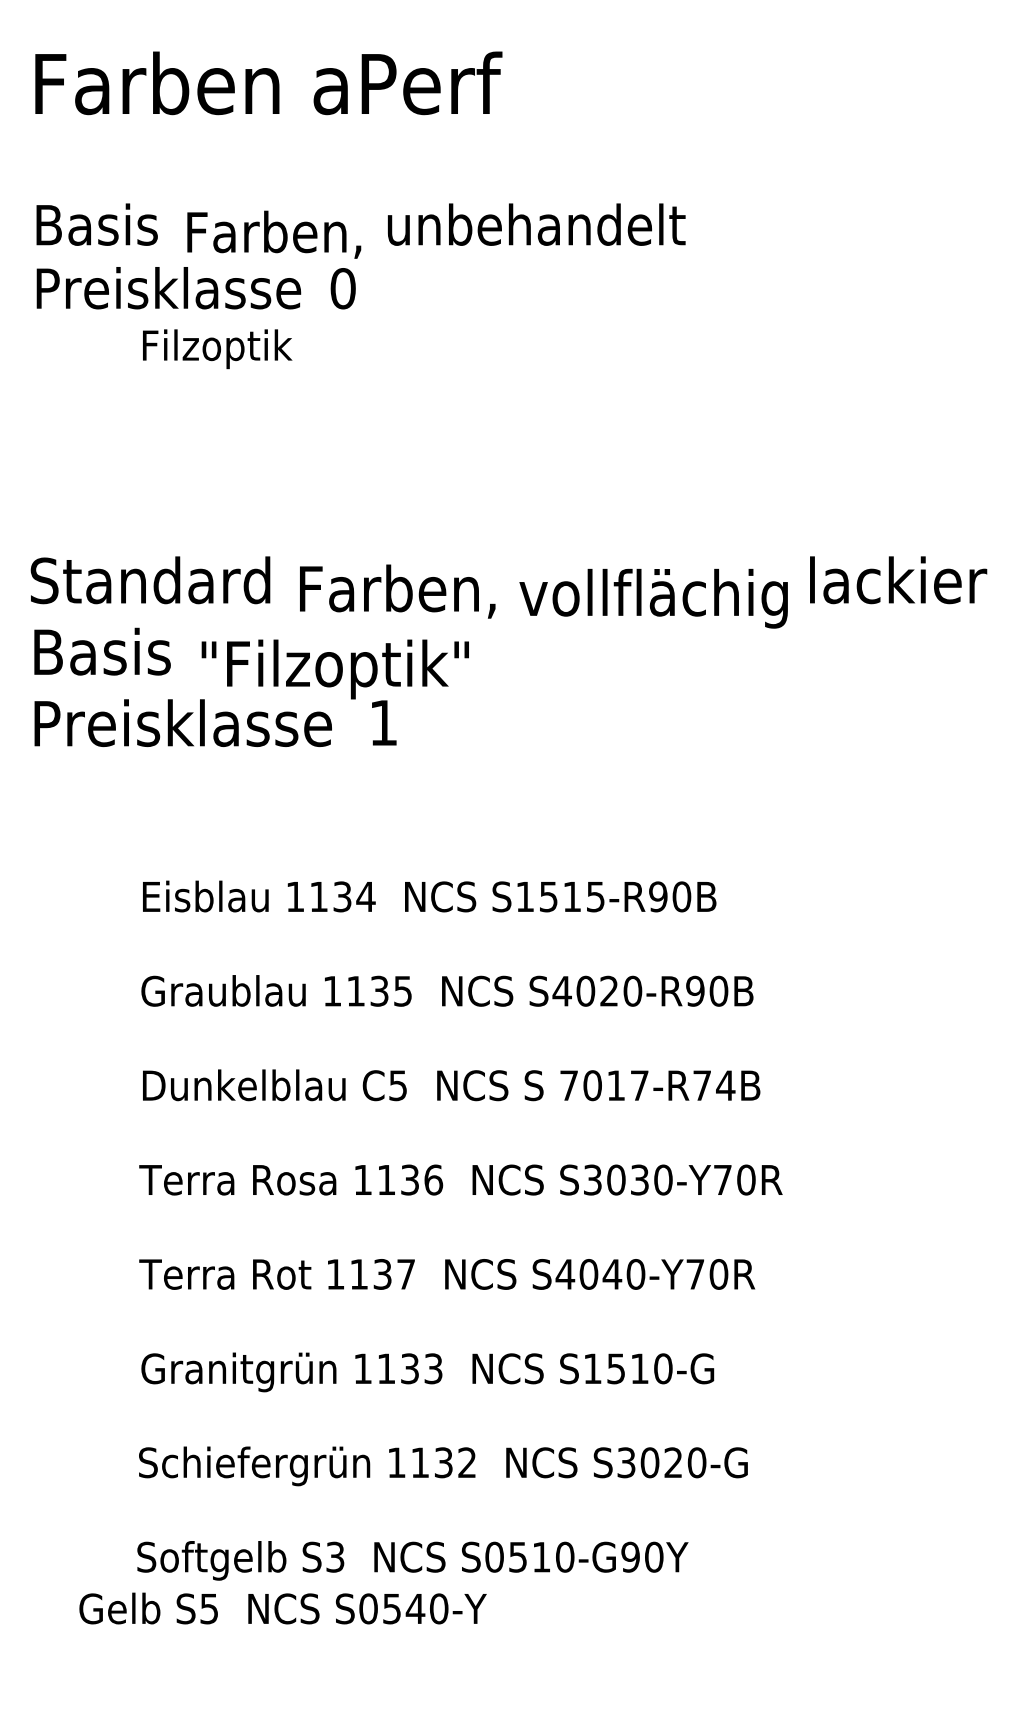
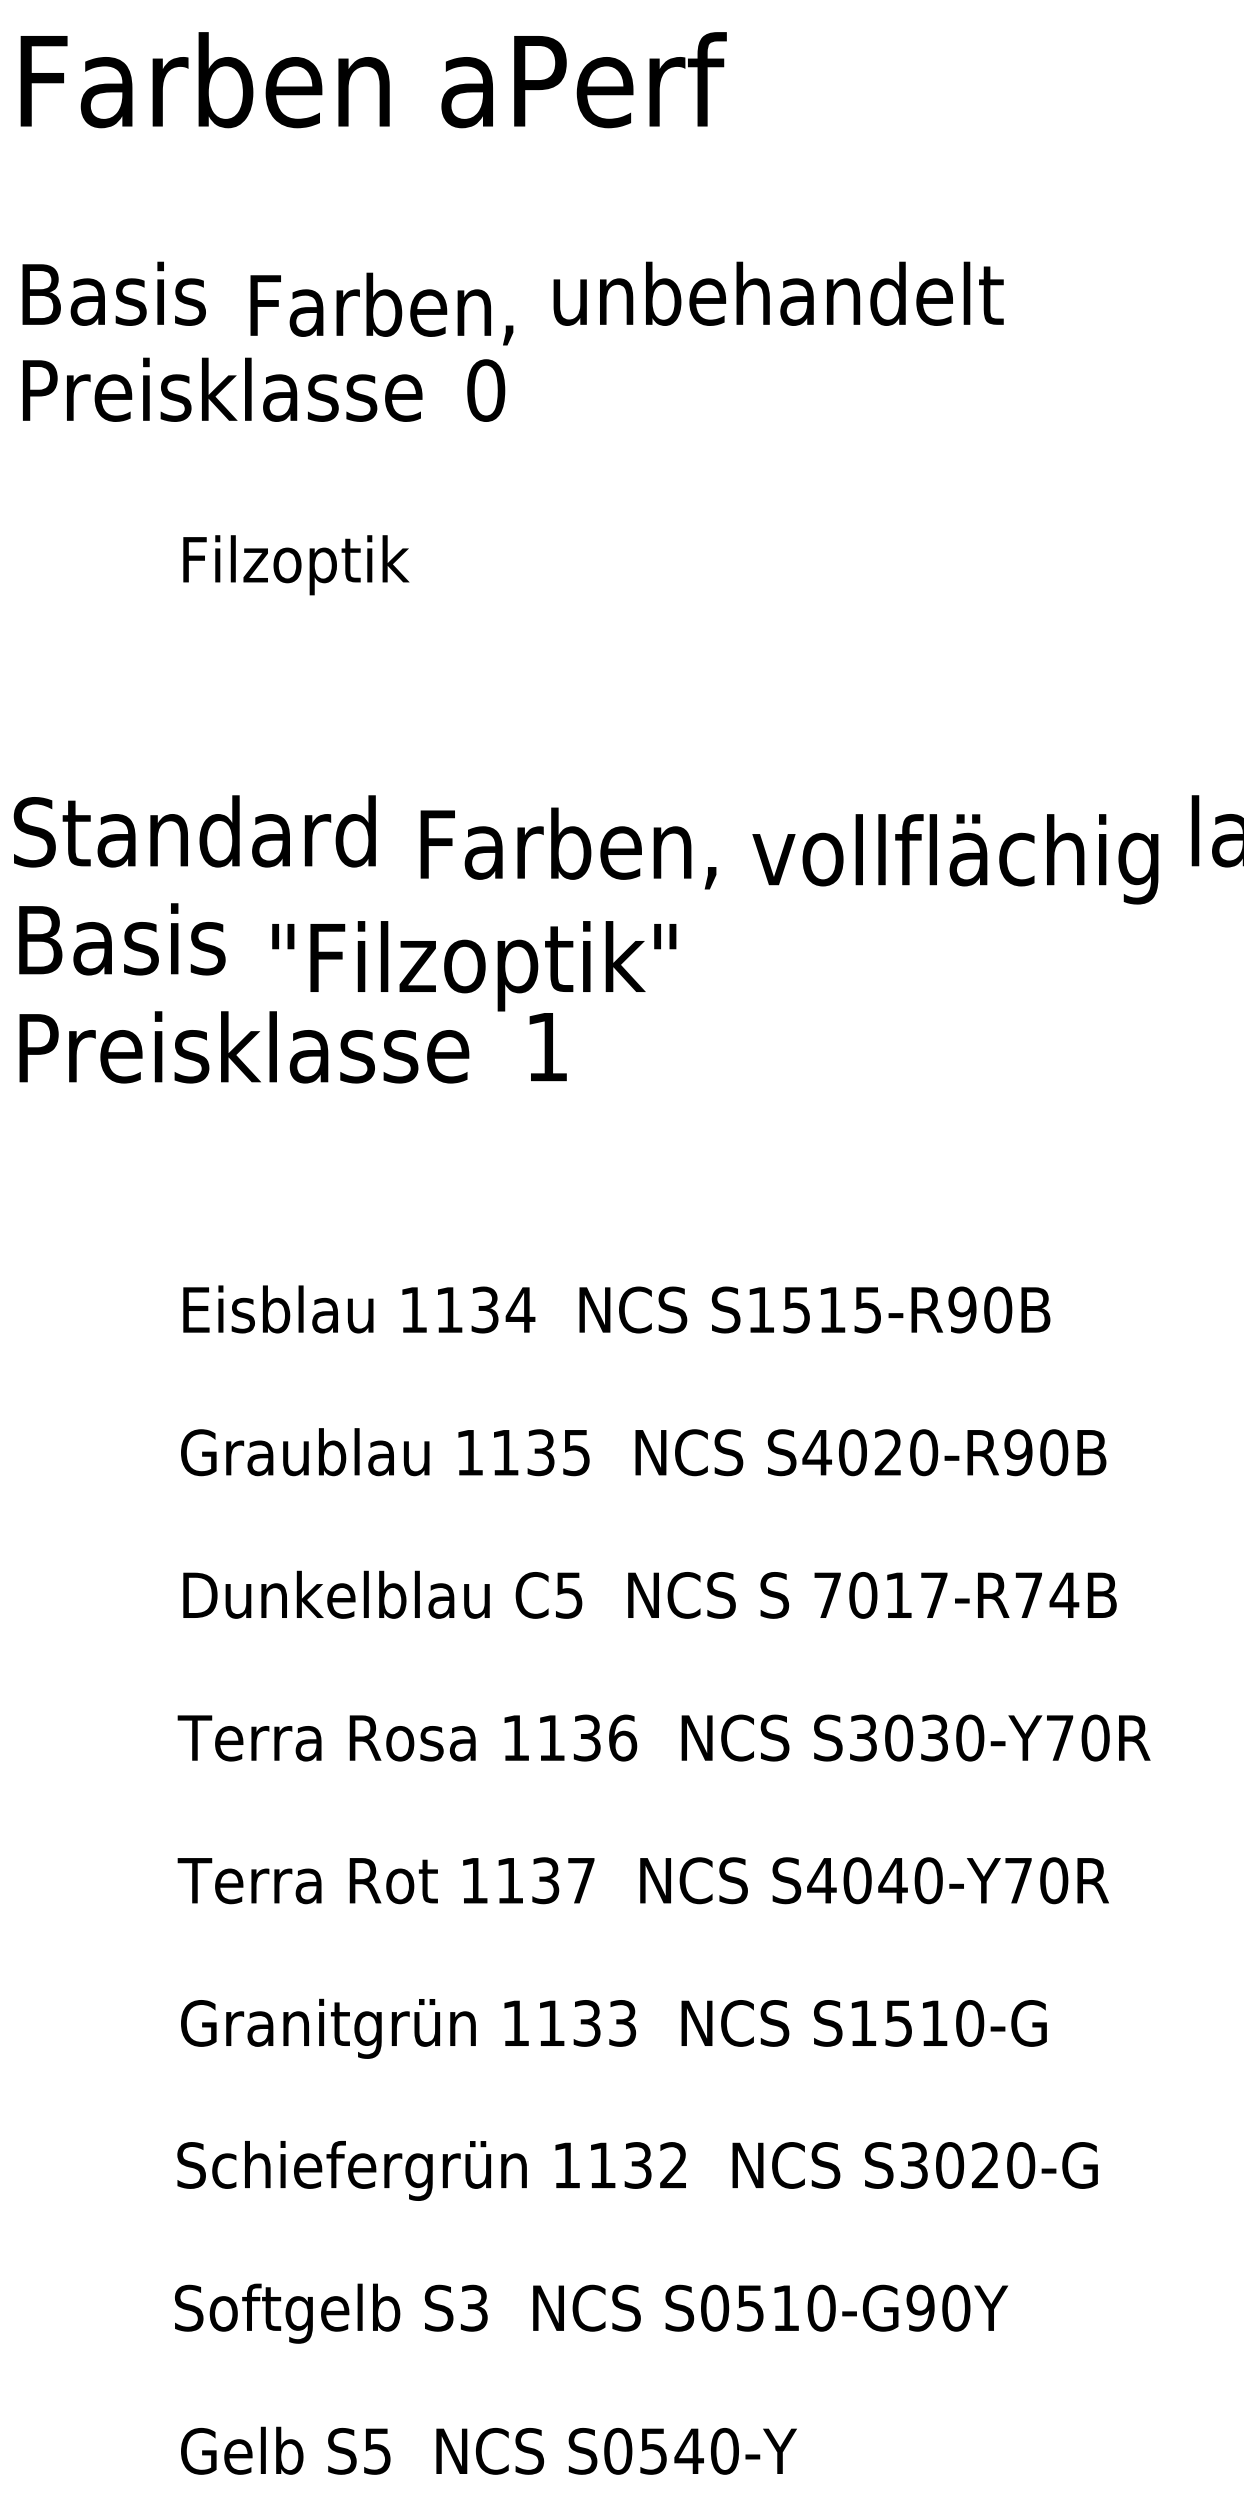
text: (217, 349) -> (296, 565), moved
text: (282, 1608) -> (488, 2450), moved

